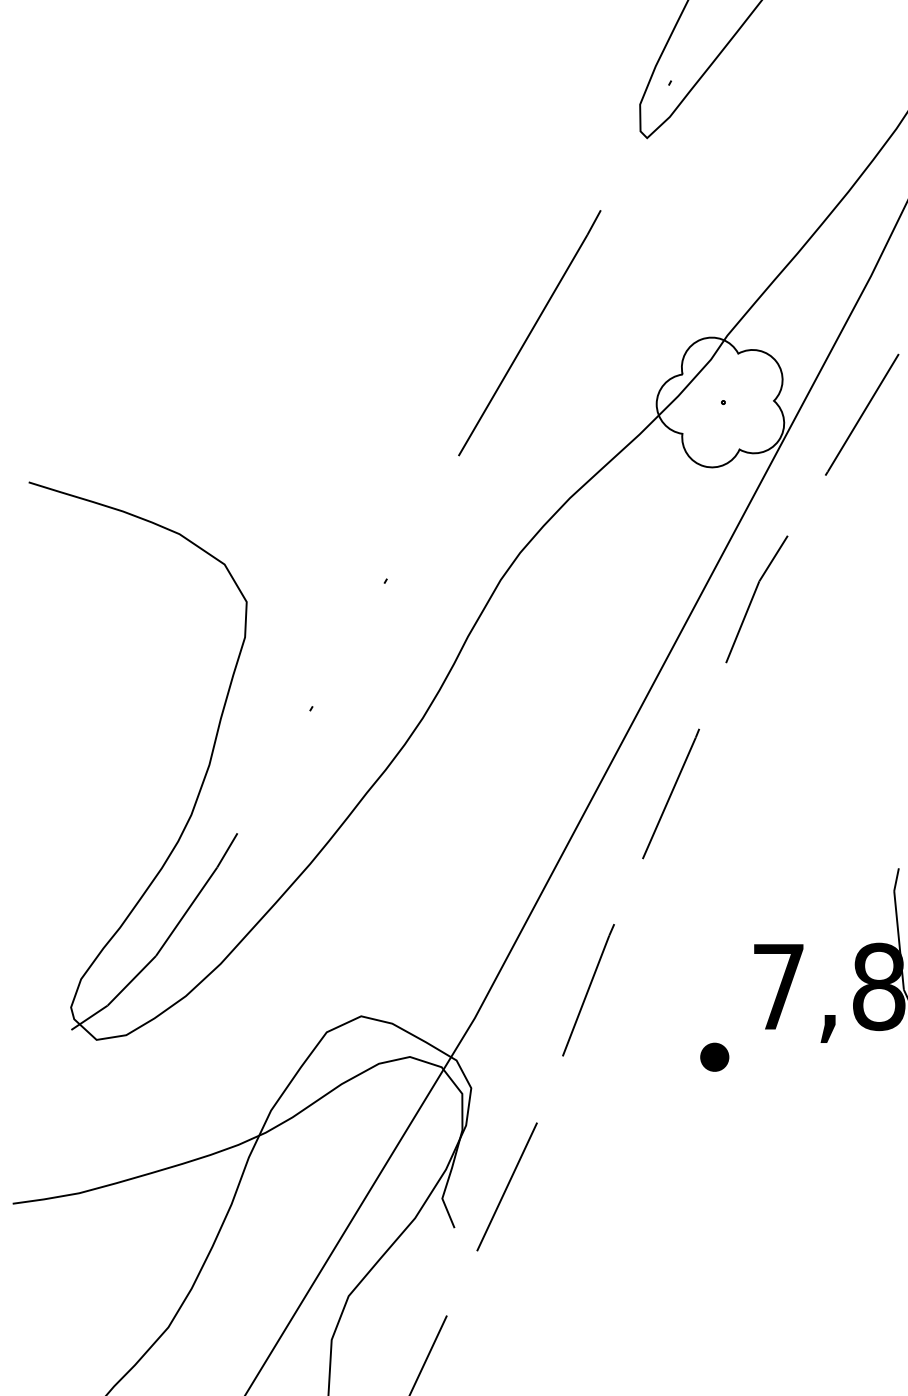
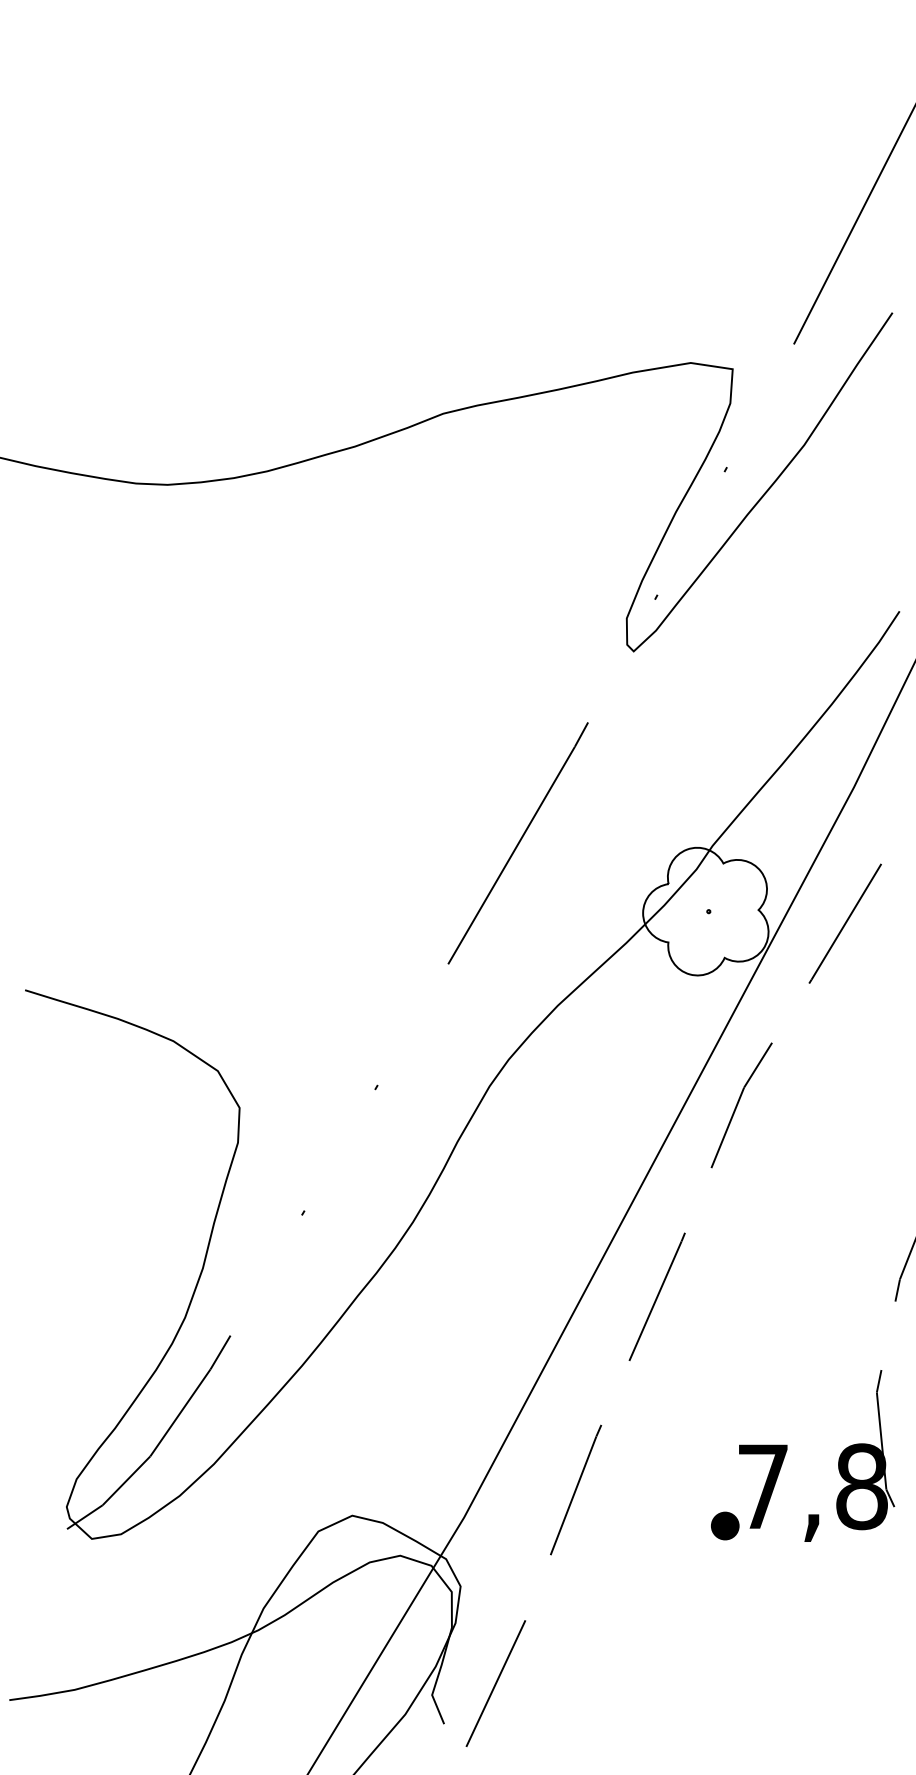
part: (715, 1056) -> (725, 1525), moved

